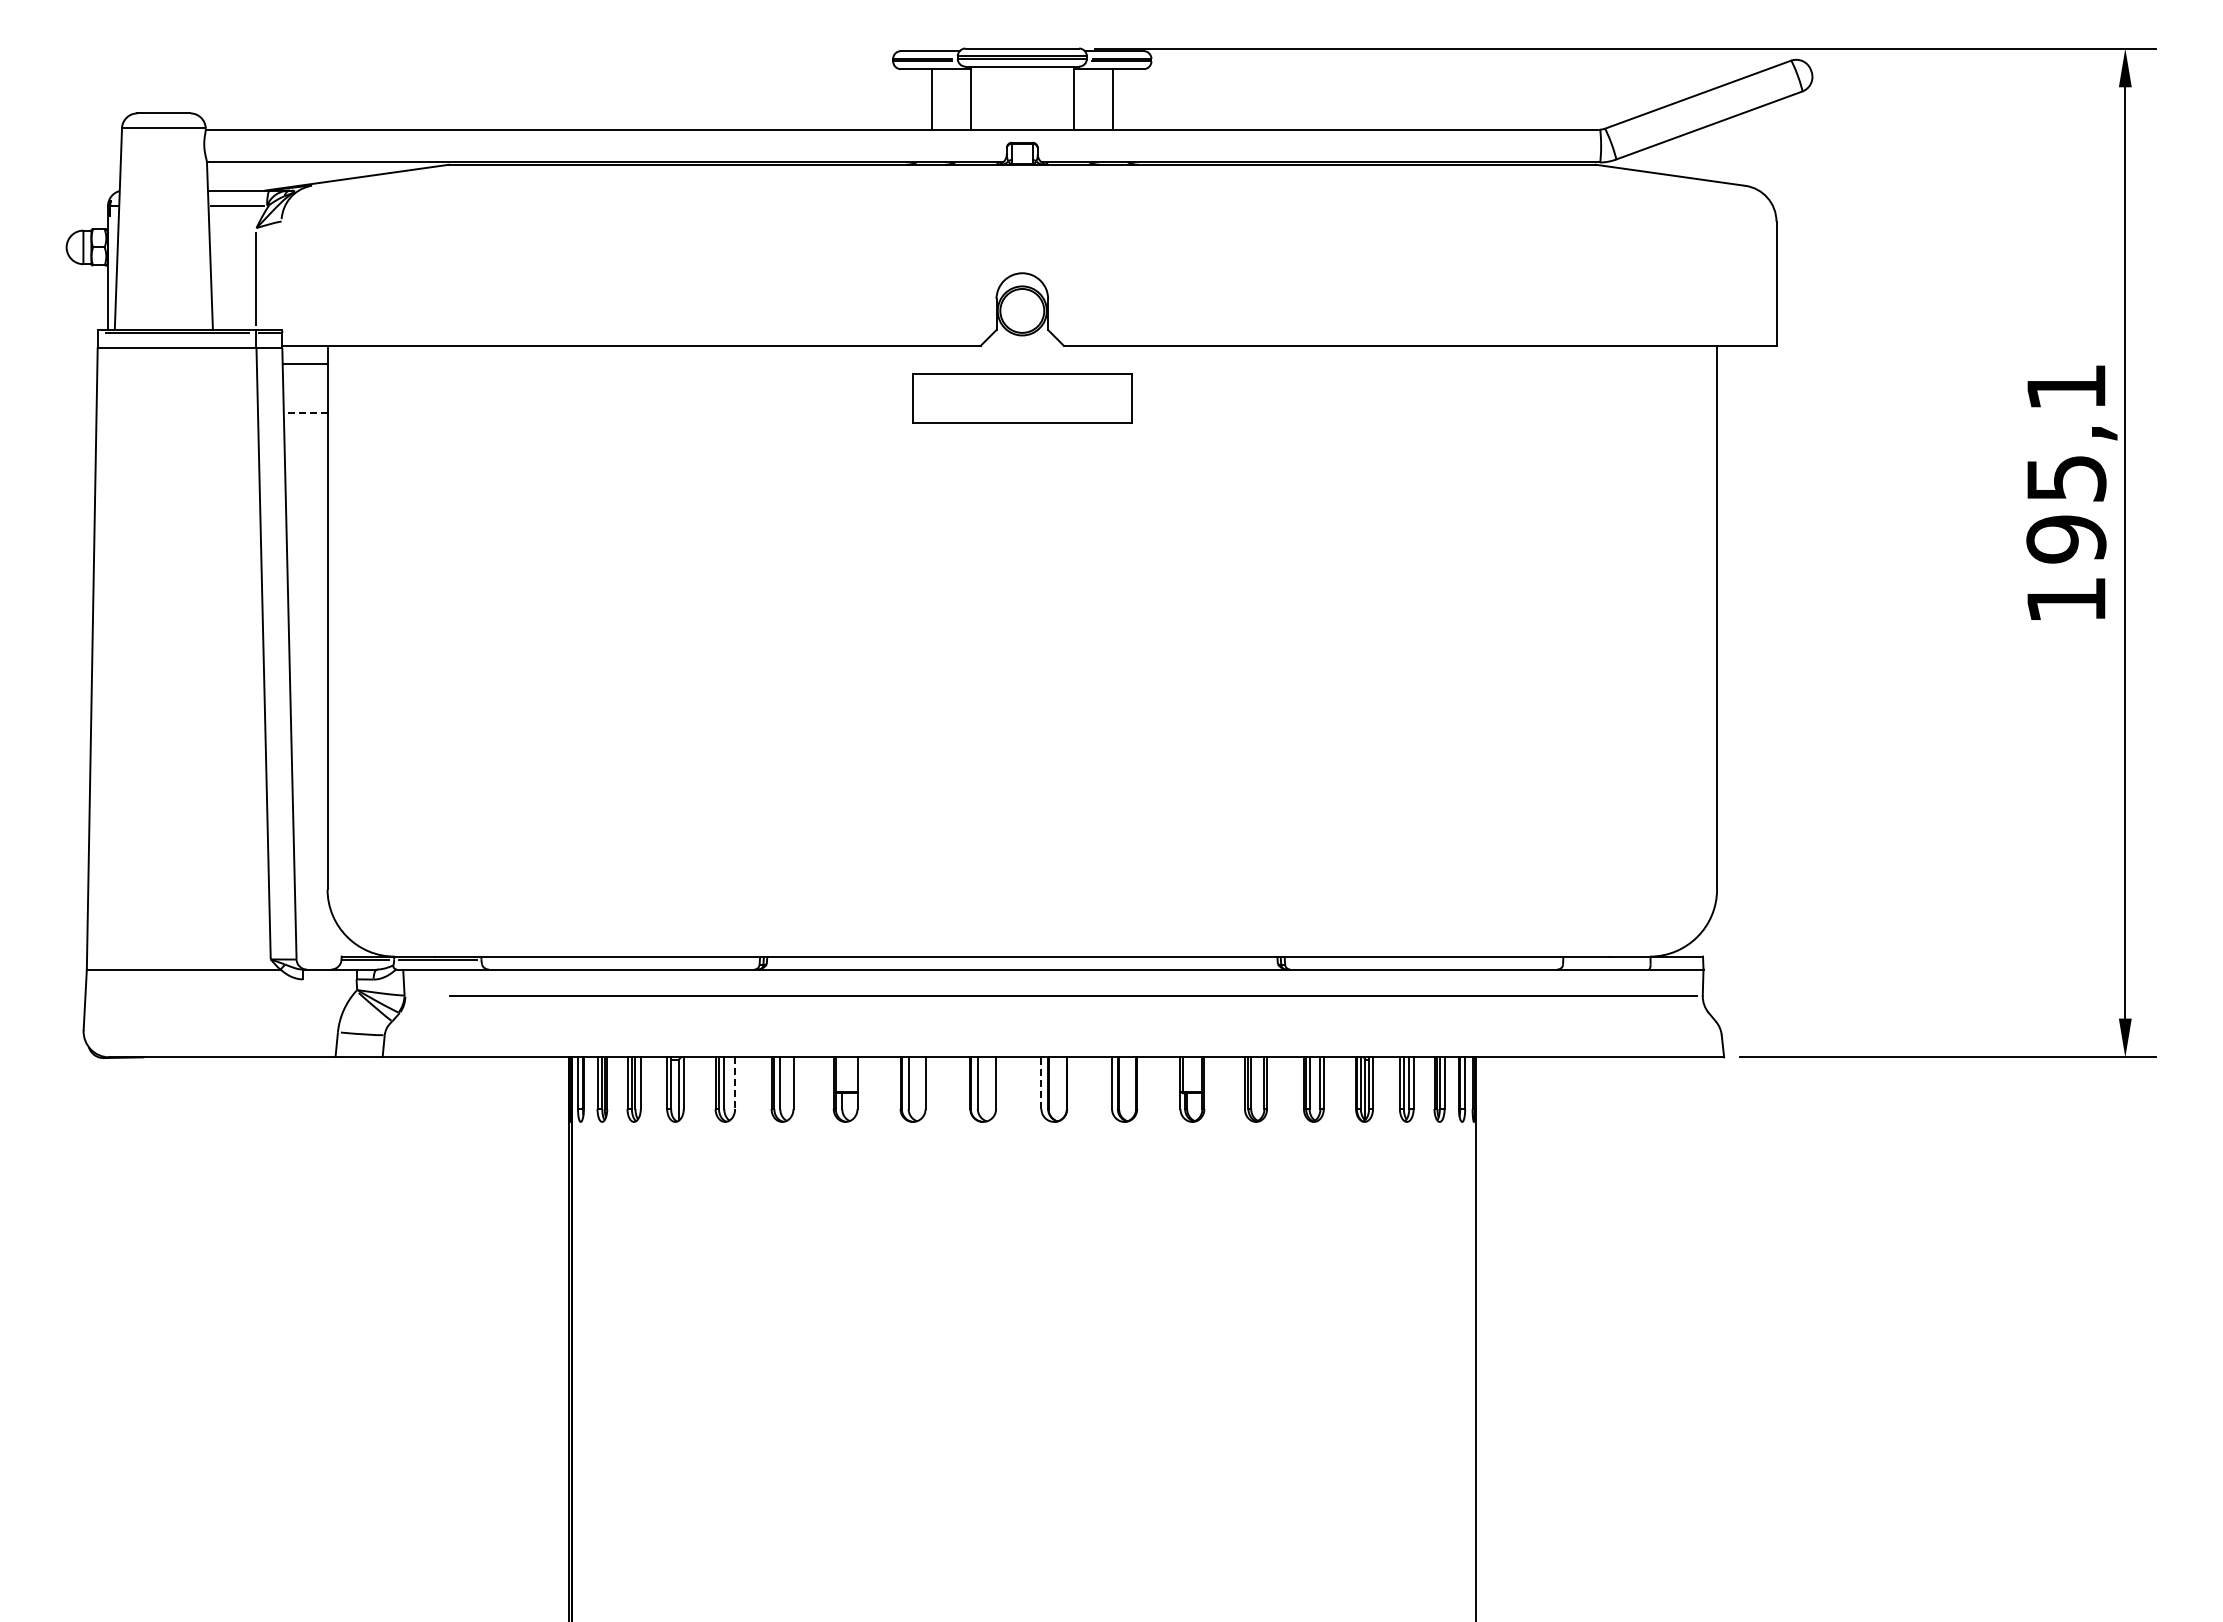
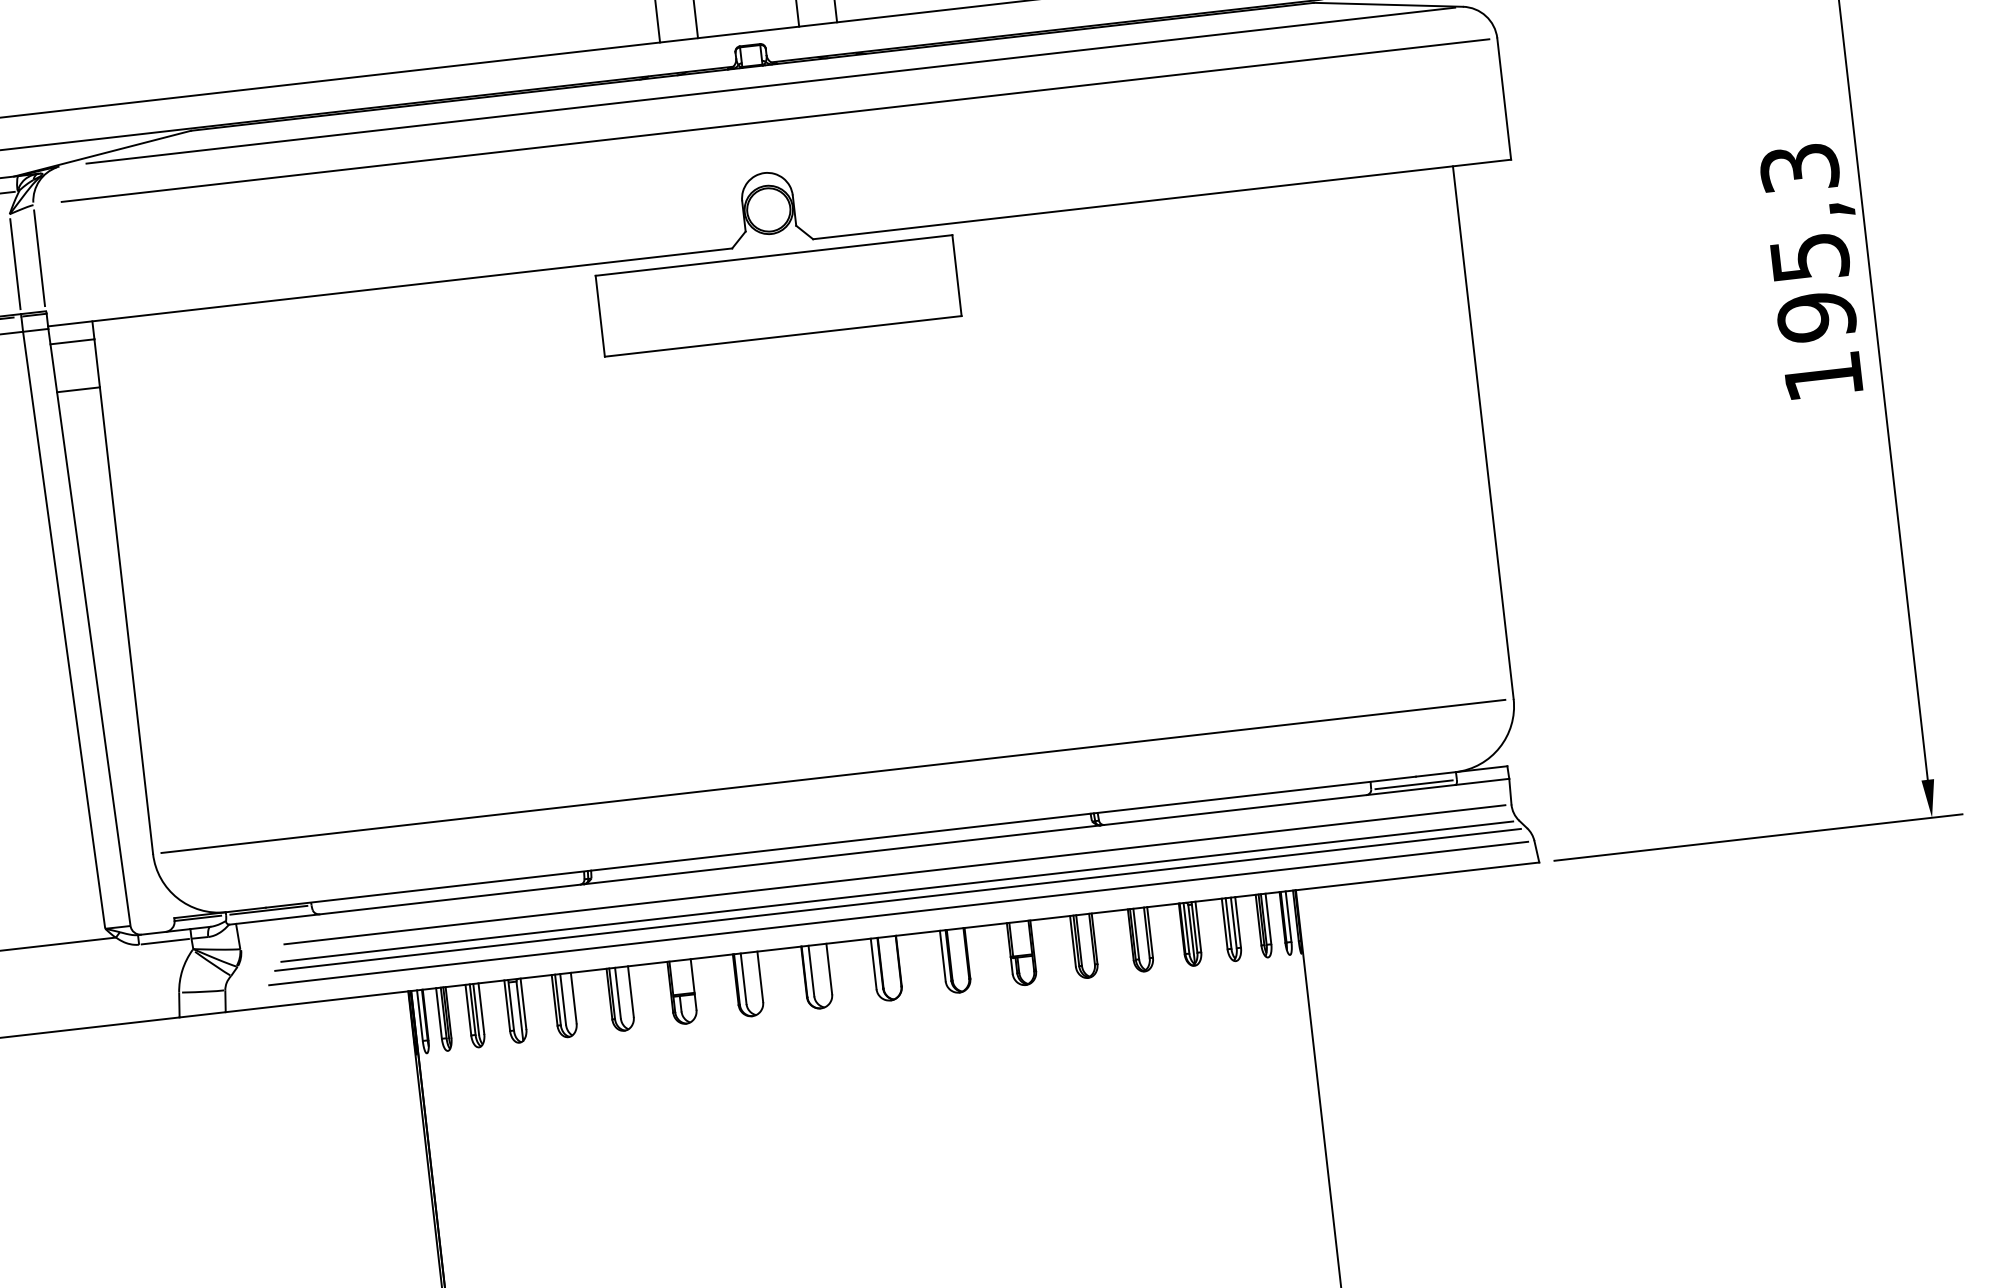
line: (1038, 185) -> (770, 85), added
line: (1039, 221) -> (775, 120), added
line: (281, 275) -> (39, 257), added
text: (2066, 387) -> (1799, 168), 195,1 -> 195,3
part: (1022, 398) -> (778, 295), size x1.67
line: (305, 412) -> (78, 389), dashed -> solid
line: (1022, 889) -> (833, 776), added
line: (1606, 964) -> (1413, 784), added
line: (329, 979) -> (165, 941), added
line: (1073, 1012) -> (897, 891), added
line: (1073, 1021) -> (898, 899), added
line: (1072, 1035) -> (898, 913), added
line: (735, 1083) -> (574, 998), dashed -> solid
line: (1041, 1083) -> (873, 964), dashed -> solid

